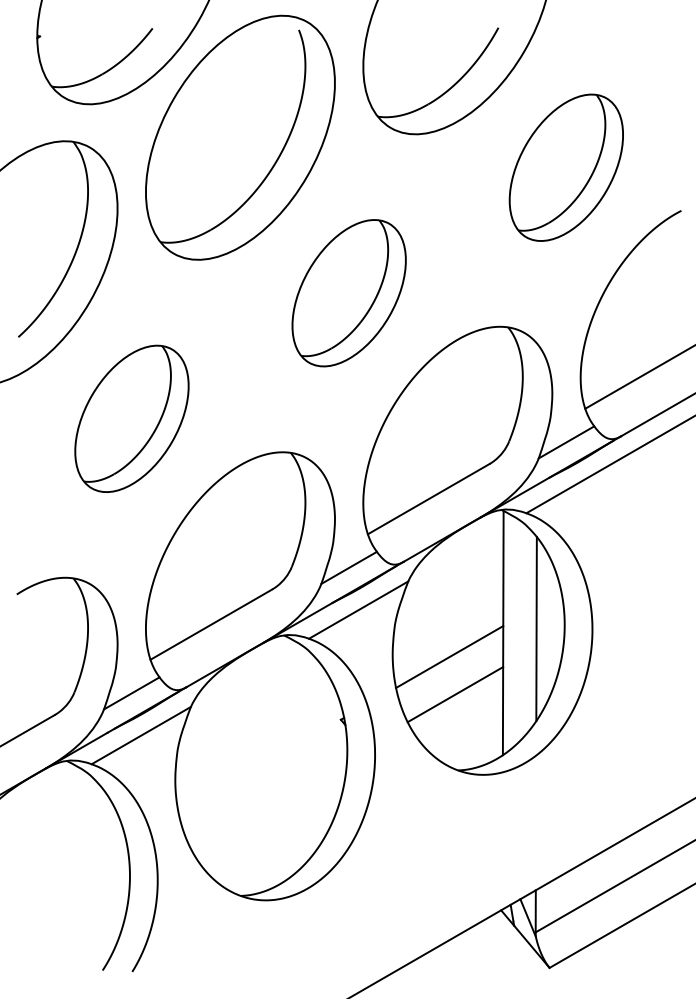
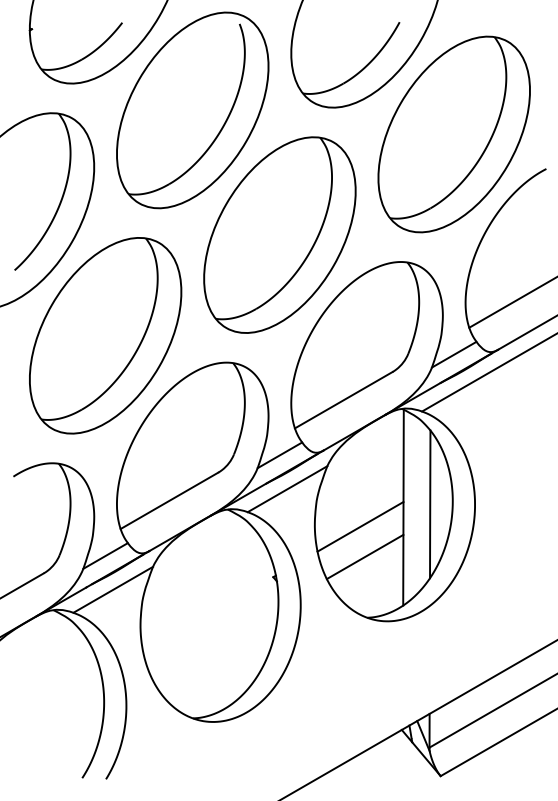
part: (565, 167) -> (453, 134), size x1.67
part: (348, 292) -> (279, 234), size x1.67
part: (131, 418) -> (105, 335), size x1.67

